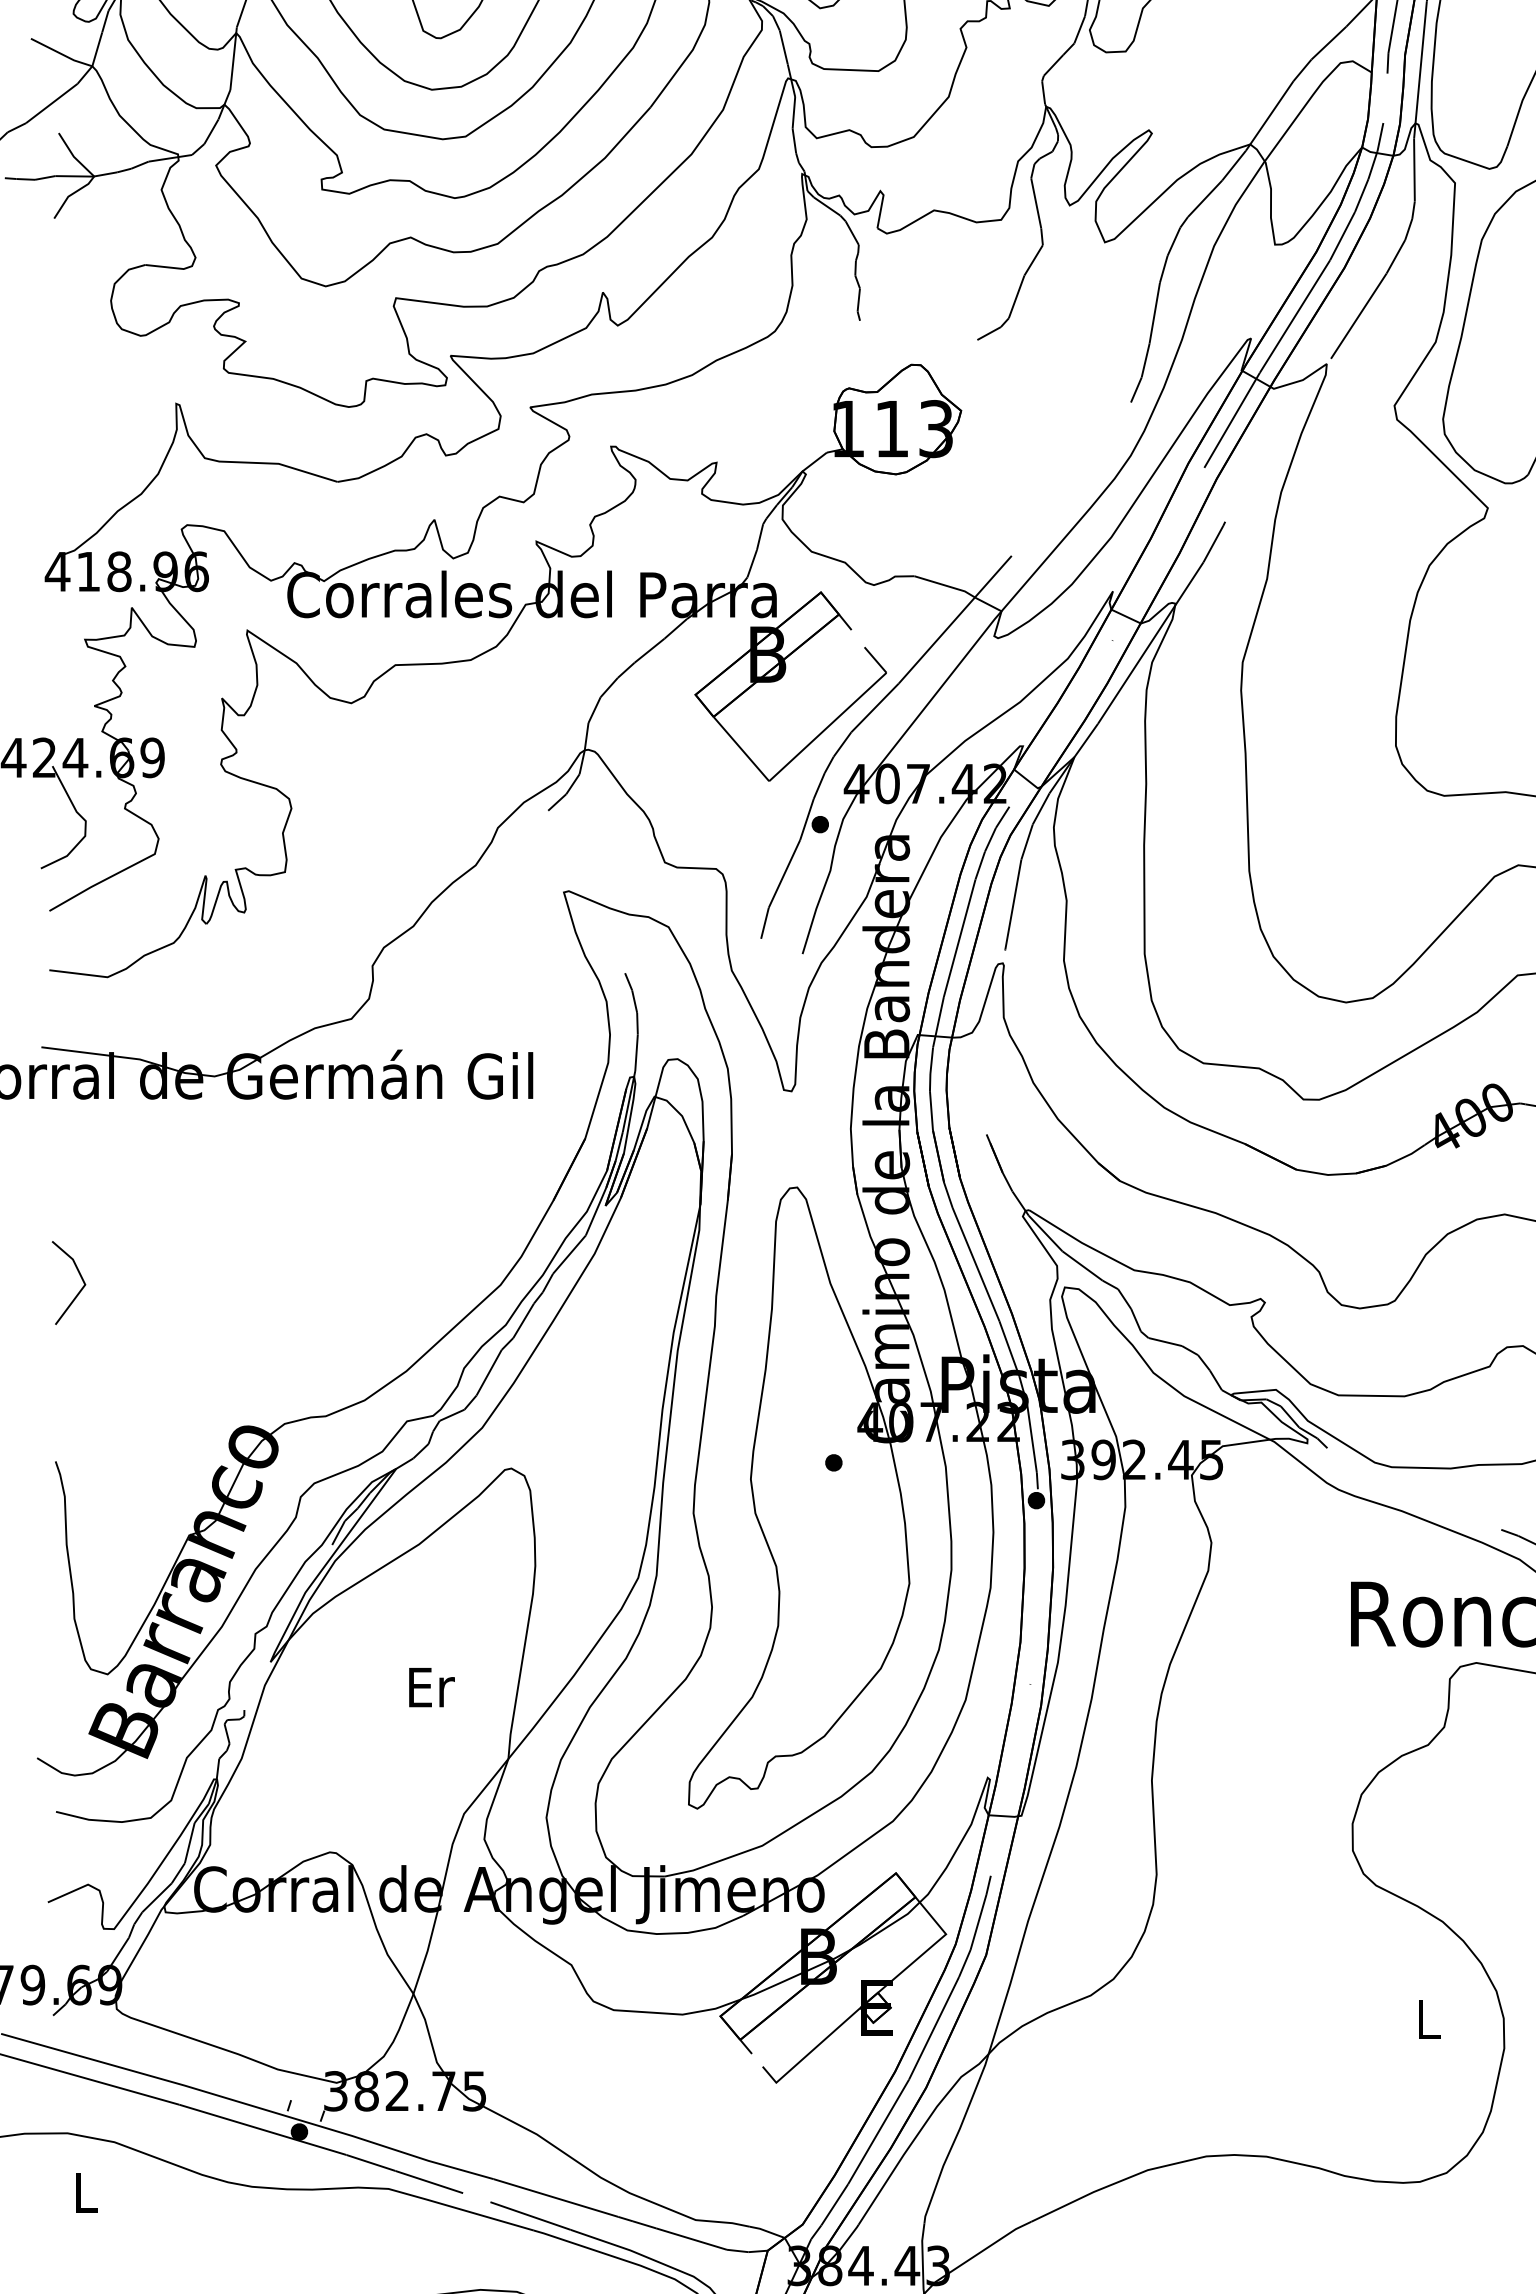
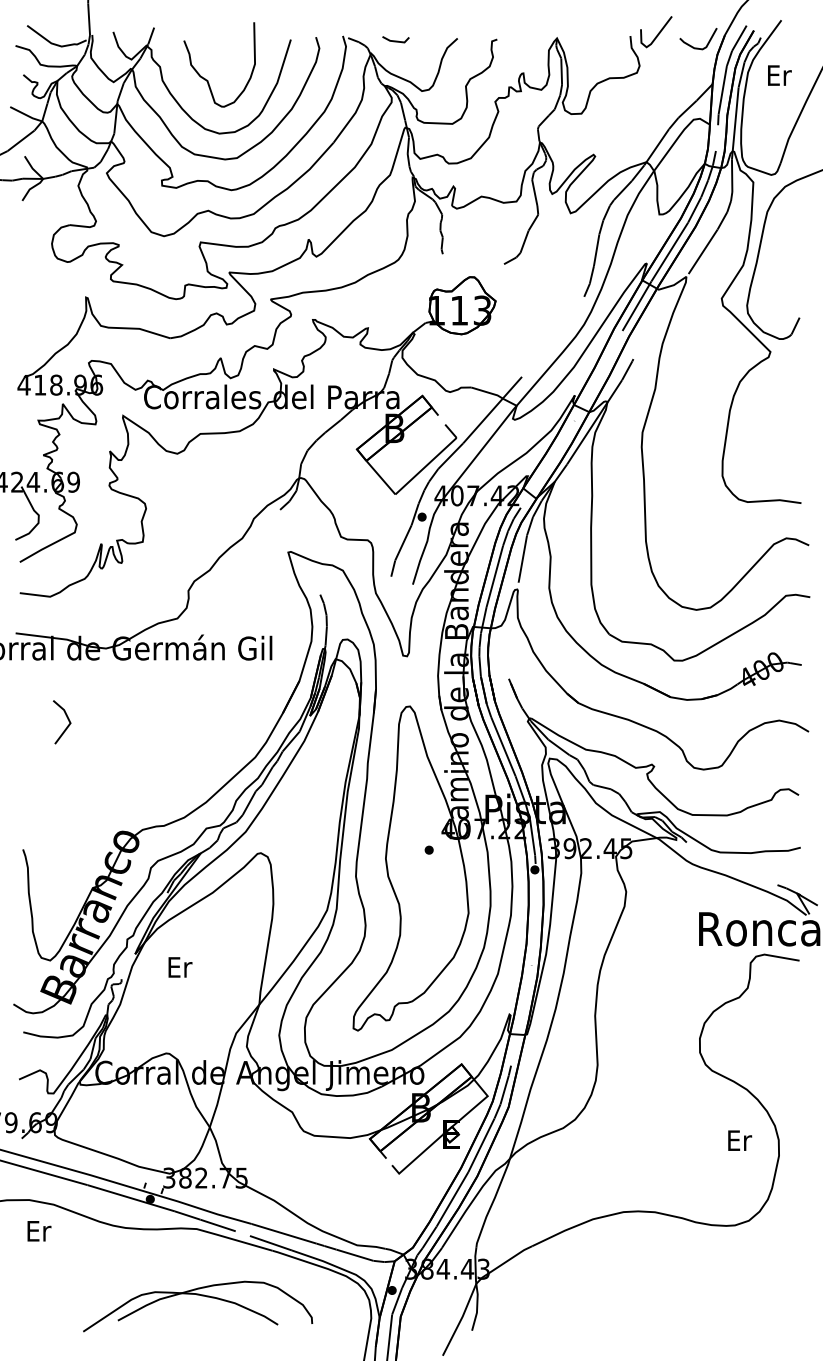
line: (77, 1290) -> (66, 726), moved
text: (432, 1687) -> (180, 967), moved
text: (1430, 2019) -> (740, 1140), L -> Er
text: (87, 2193) -> (39, 1231), L -> Er

